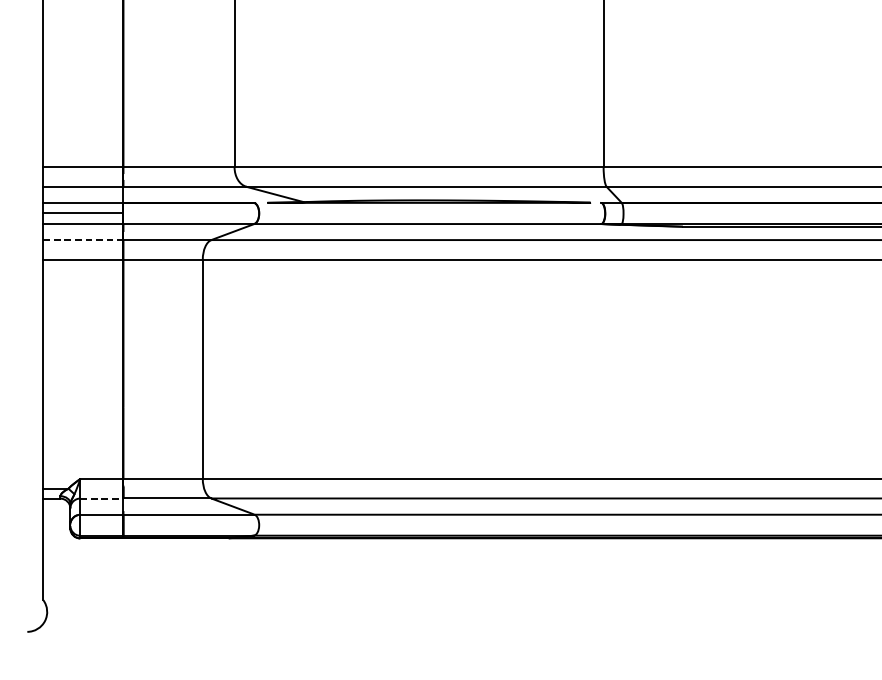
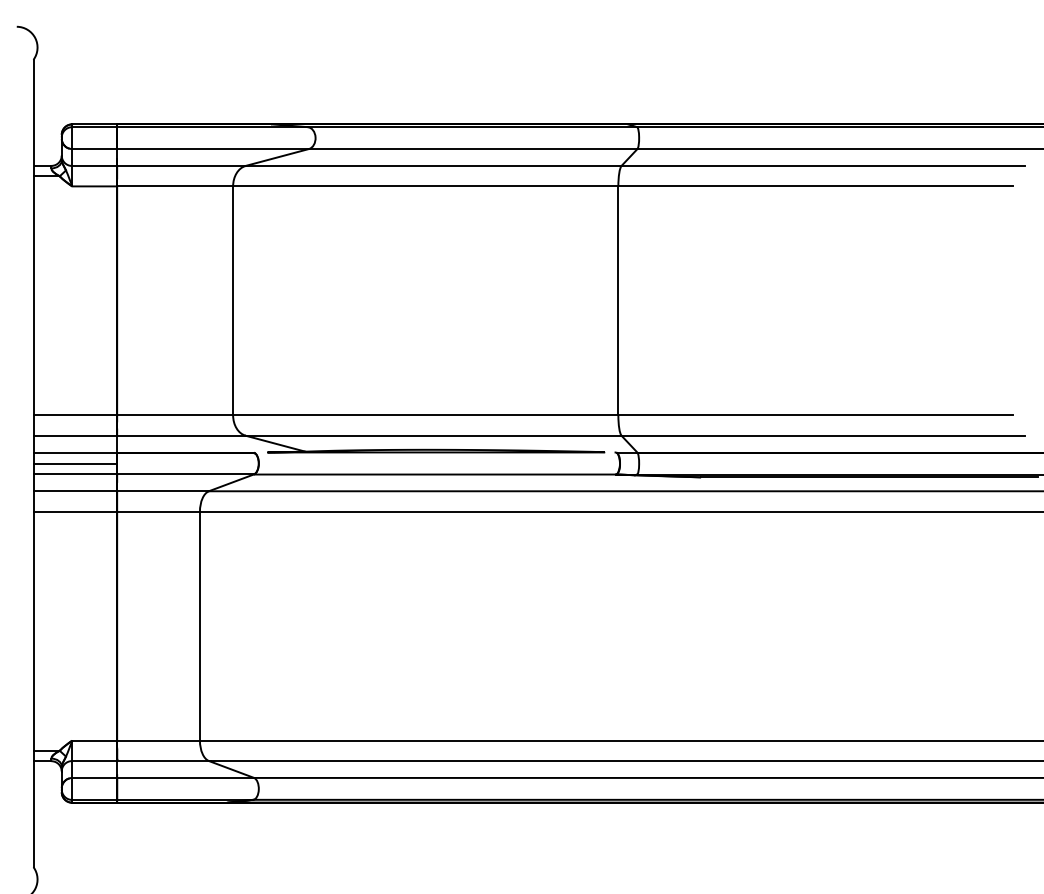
line: (83, 240) -> (75, 491), dashed -> solid
line: (102, 498) -> (95, 761), dashed -> solid

